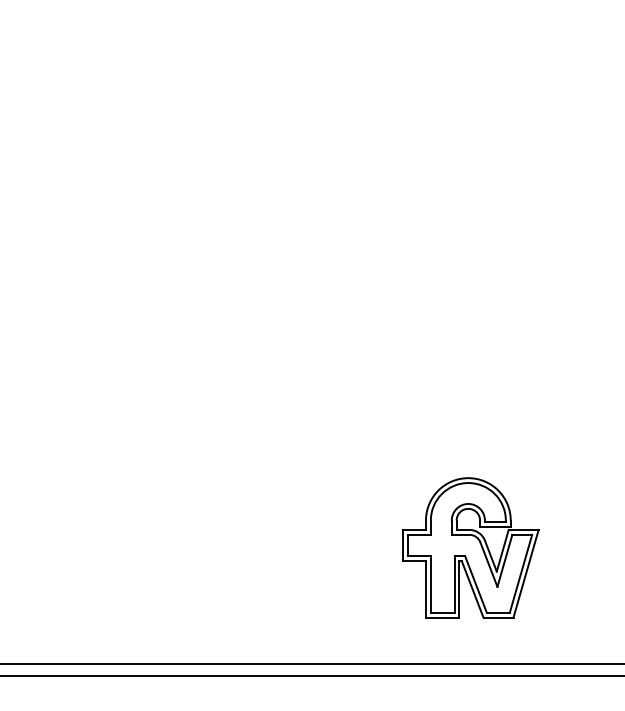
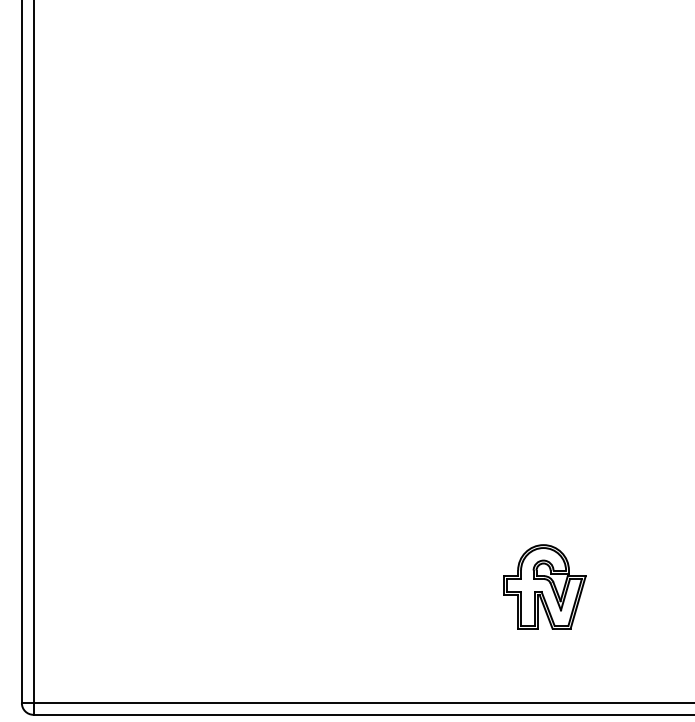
part: (470, 547) -> (544, 586), size x0.6

